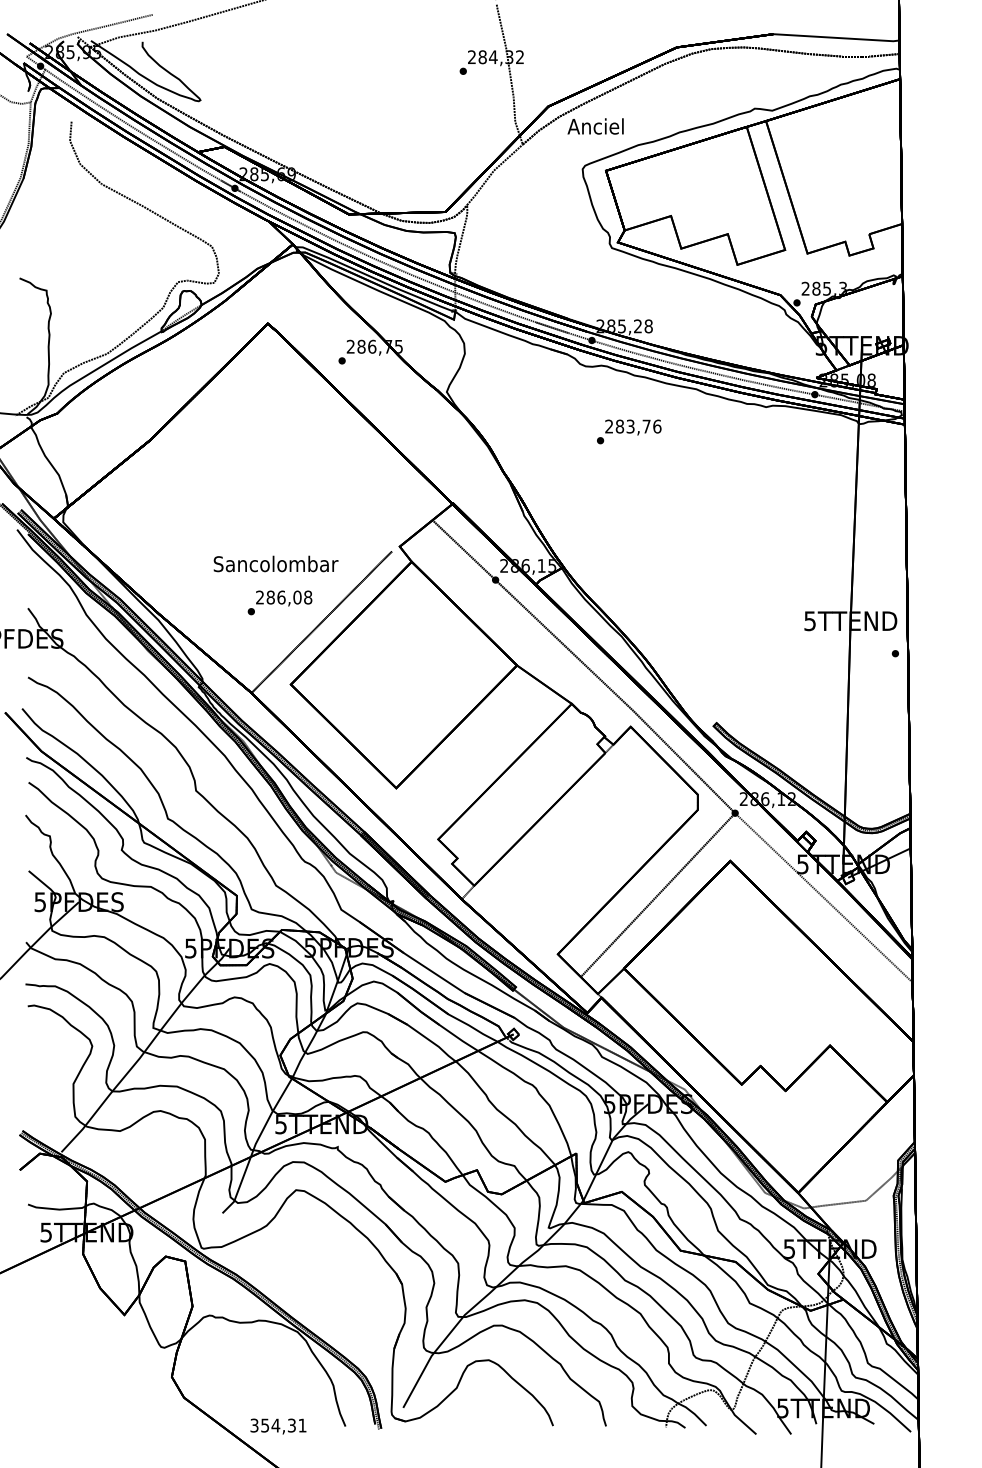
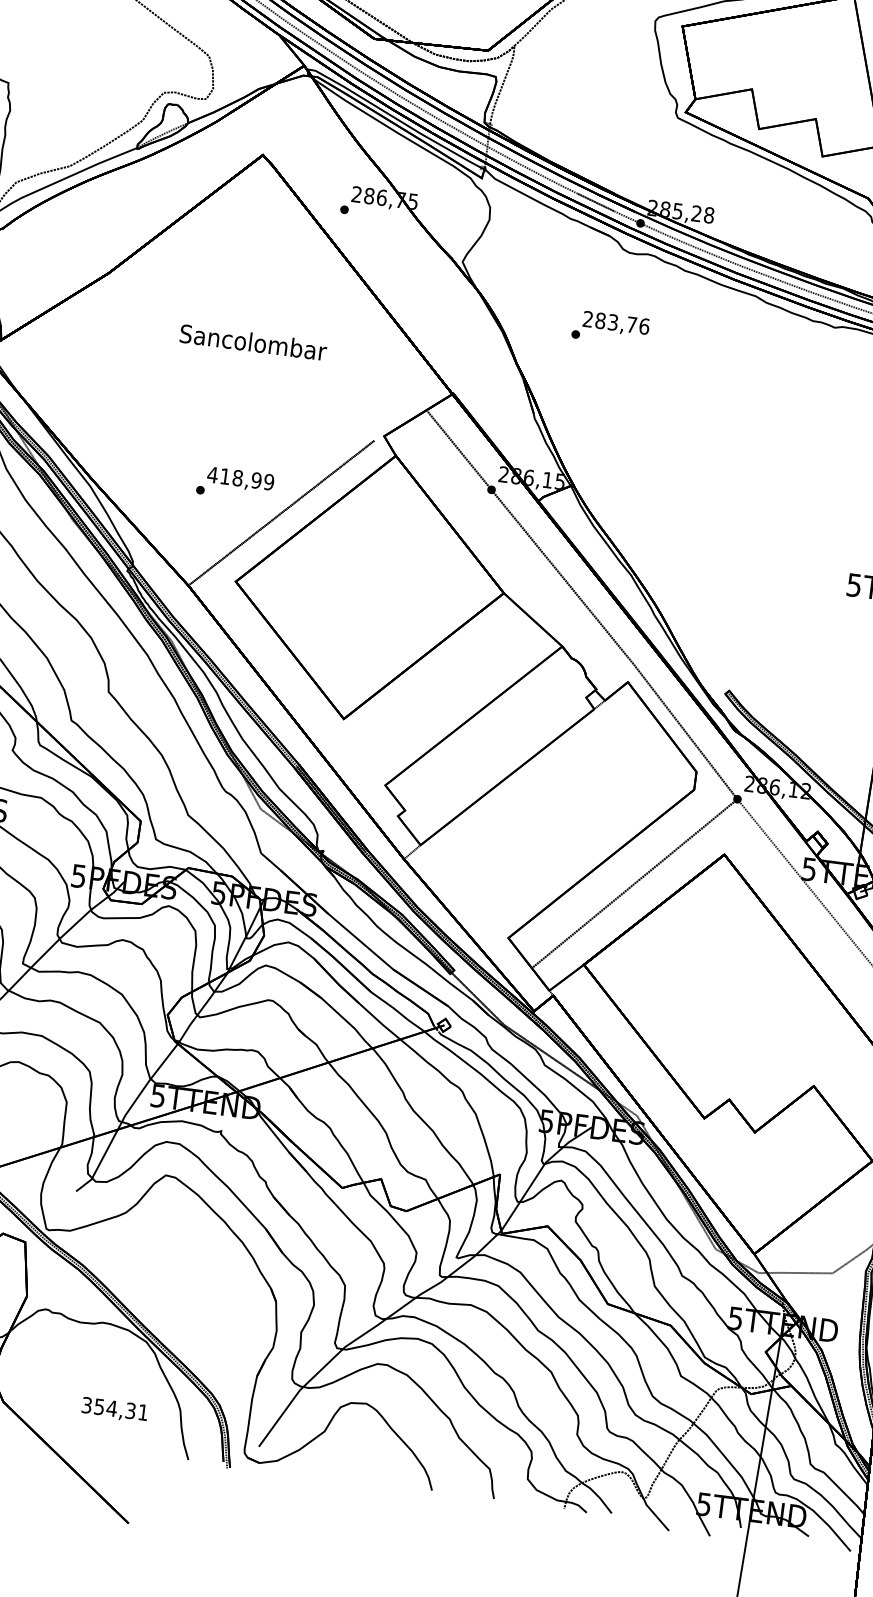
text: (629, 431) -> (611, 328), moved
text: (275, 563) -> (252, 341), moved
text: (283, 597) -> (240, 478), 286,08 -> 418,99
text: (278, 1426) -> (114, 1409), moved

